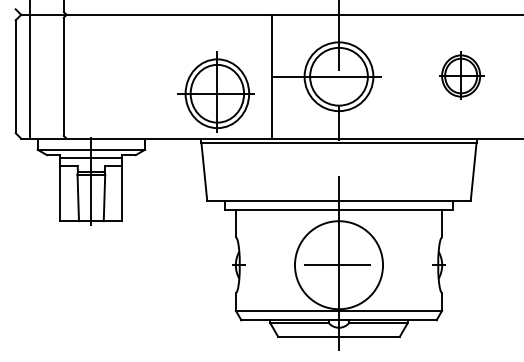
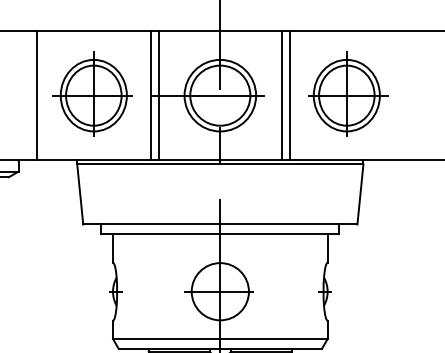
part: (461, 74) -> (347, 93), size x1.67
line: (162, 76) -> (36, 95), added
line: (279, 76) -> (158, 95), added
line: (398, 76) -> (282, 95), added
line: (405, 76) -> (289, 95), added
part: (215, 91) -> (91, 93), moved
circle: (338, 264) -> (219, 290), size x0.62

